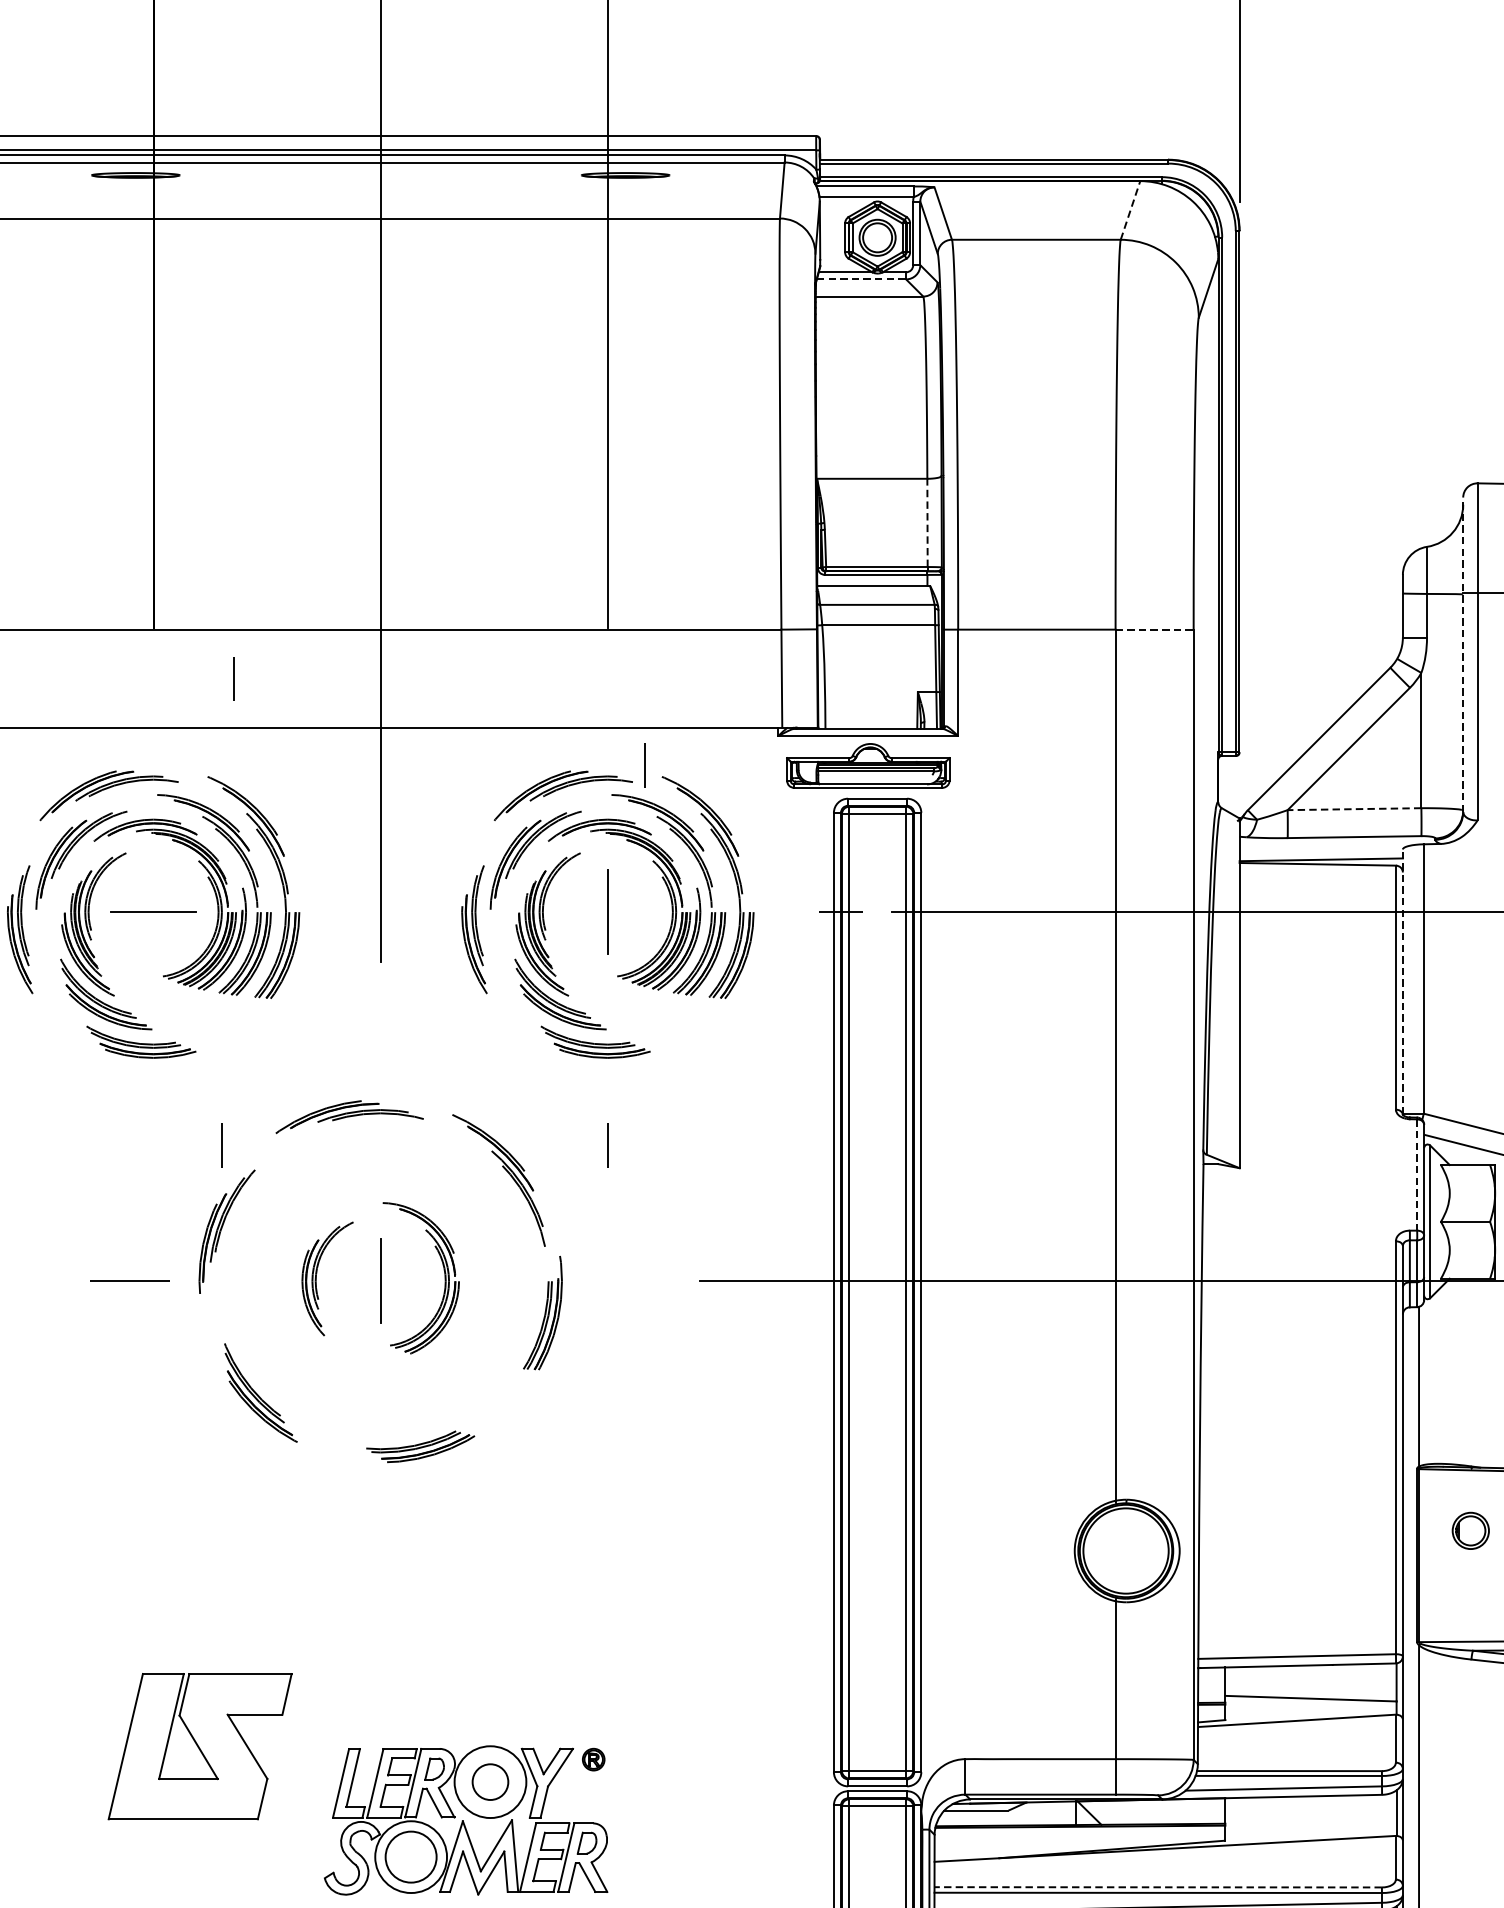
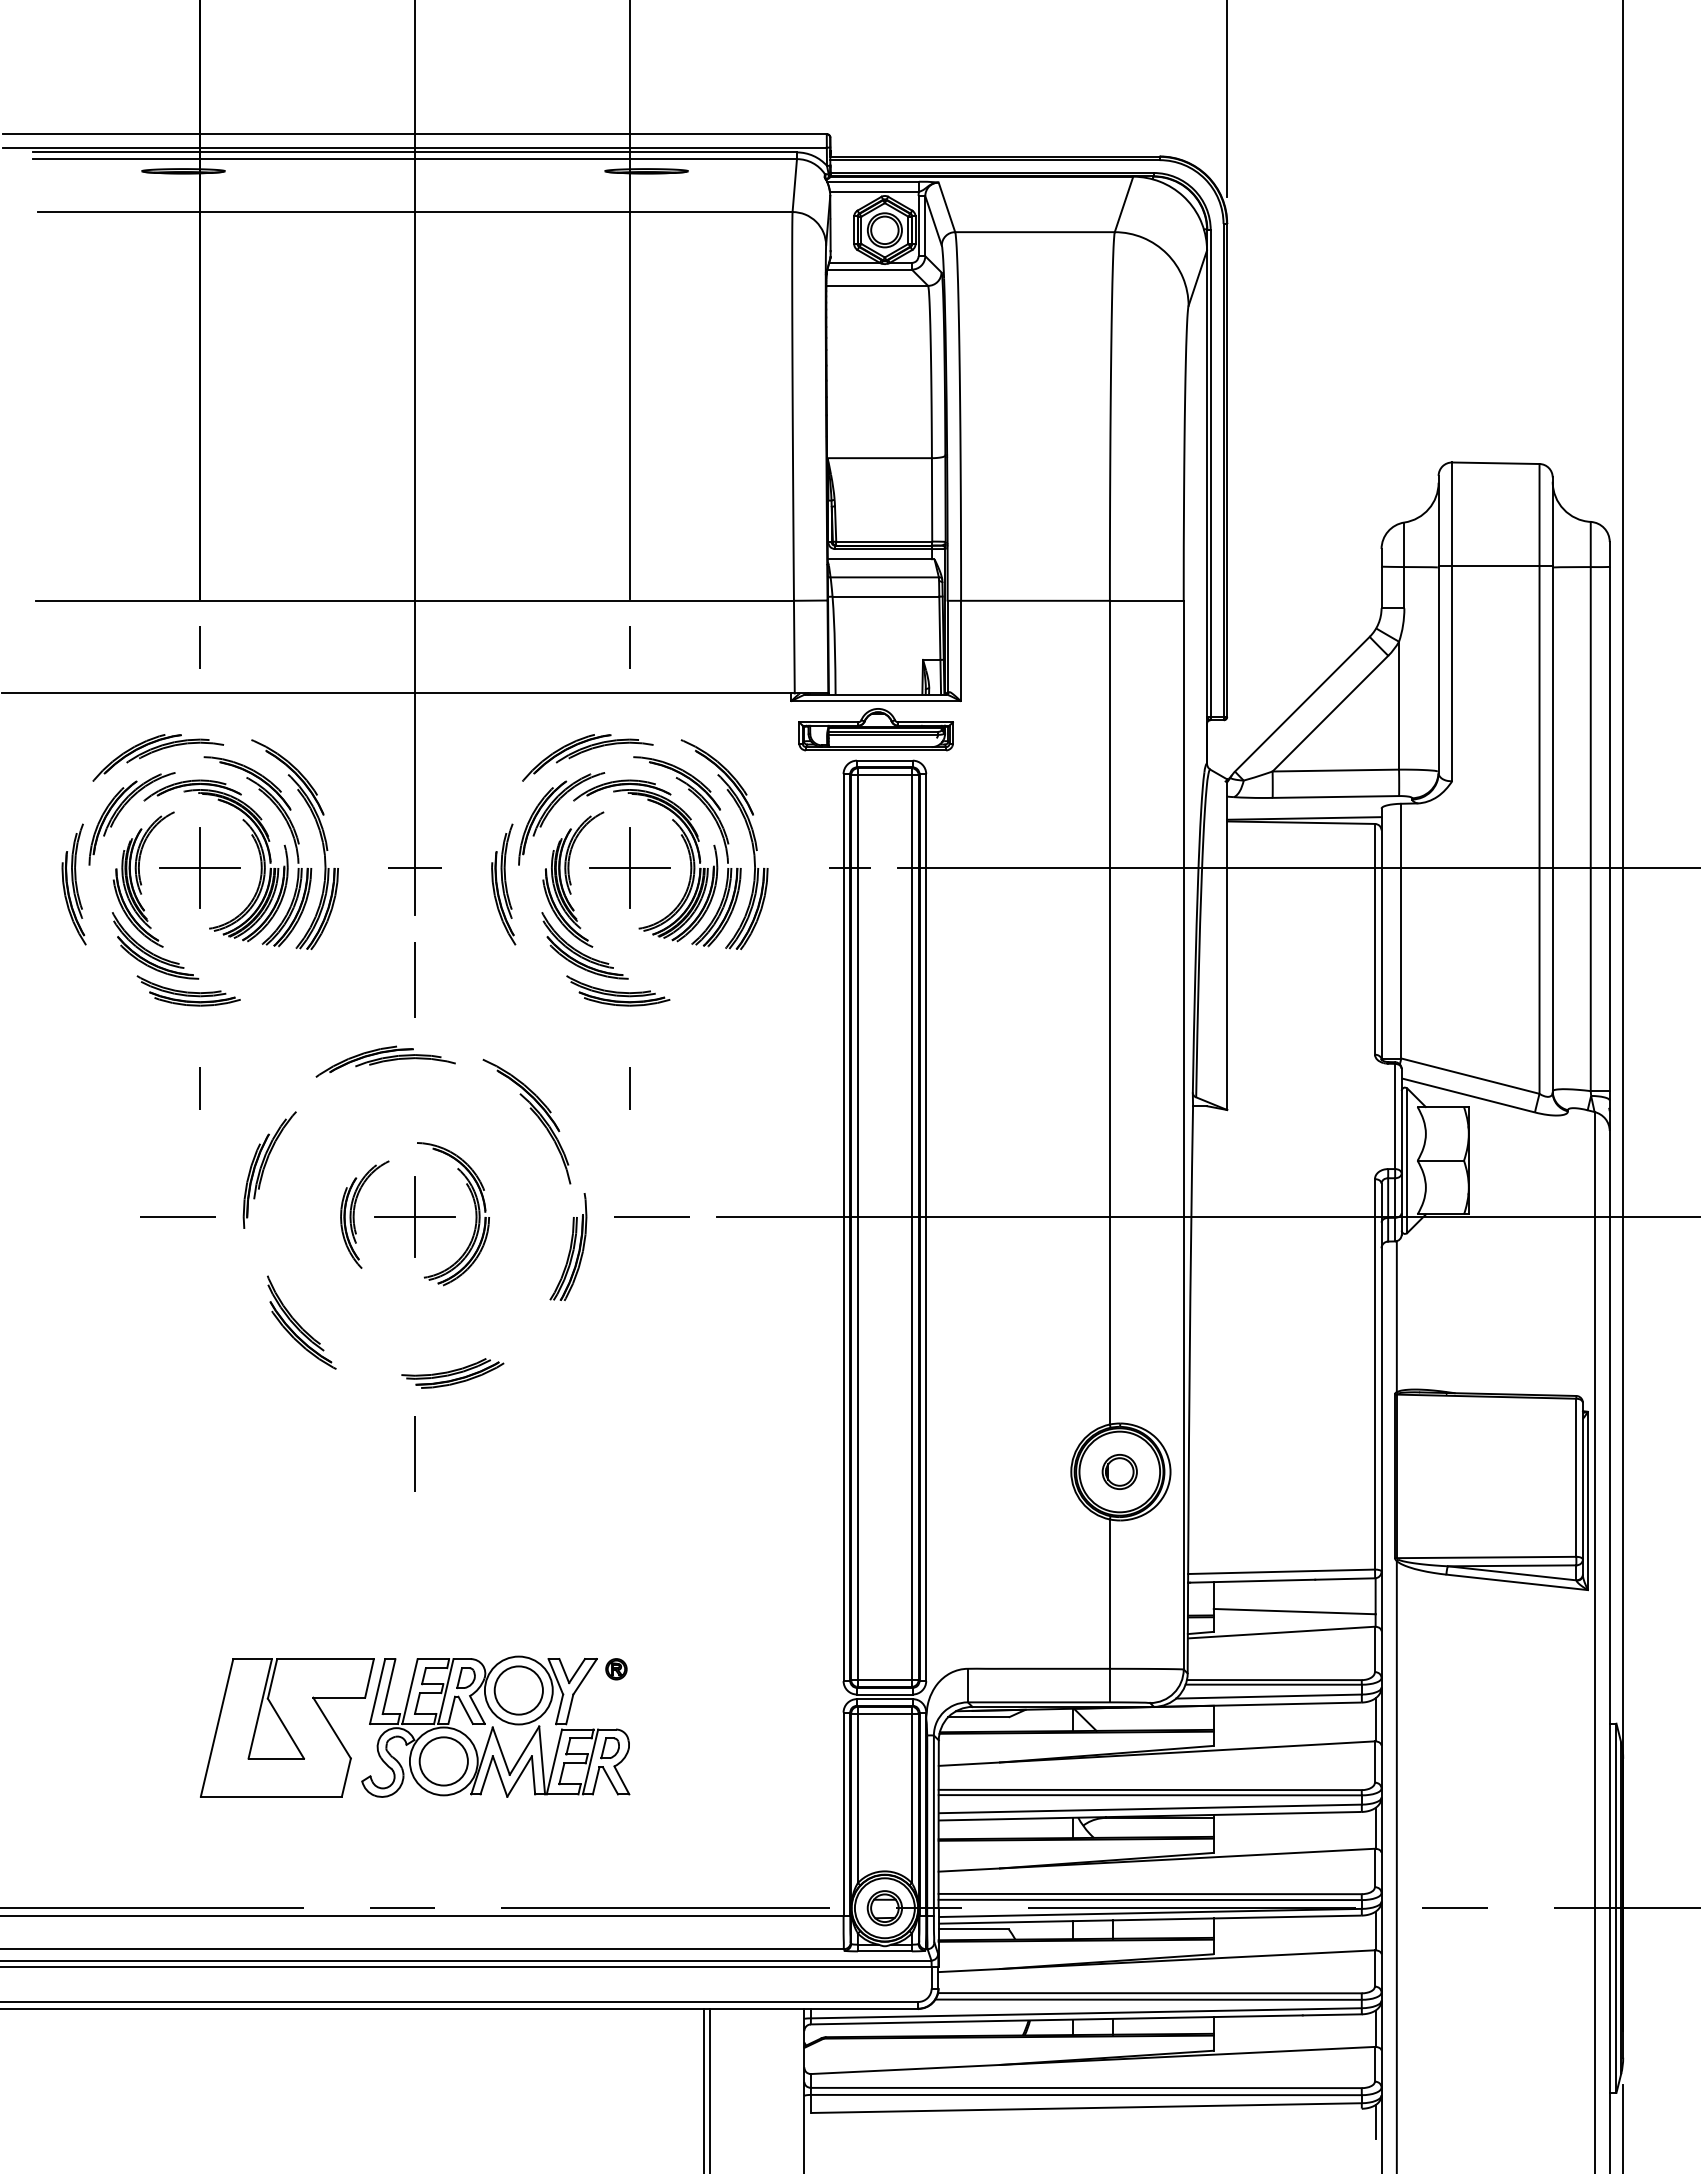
line: (1131, 209) -> (1124, 203), dashed -> solid
line: (862, 279) -> (870, 269), dashed -> solid
line: (927, 522) -> (932, 499), dashed -> solid
line: (1154, 629) -> (1146, 600), dashed -> solid
line: (1463, 654) -> (1438, 624), dashed -> solid
line: (233, 679) -> (199, 647), moved
line: (644, 765) -> (629, 647), moved
line: (1354, 809) -> (1335, 770), dashed -> solid
line: (153, 911) -> (200, 867), added
line: (380, 911) -> (414, 867), added
line: (607, 911) -> (629, 867), added
line: (1402, 981) -> (1381, 933), dashed -> solid
line: (381, 1030) -> (415, 979), added
line: (221, 1145) -> (199, 1088), moved
line: (1417, 1175) -> (1395, 1116), dashed -> solid
line: (380, 1280) -> (414, 1216), added
line: (631, 1280) -> (652, 1216), added
part: (1470, 1530) -> (1119, 1471), moved
line: (380, 1531) -> (414, 1453), added
part: (200, 1746) -> (287, 1727), moved
circle: (490, 1782) -> (518, 1690), size x1.43
line: (1158, 1886) -> (1150, 1789), dashed -> solid

